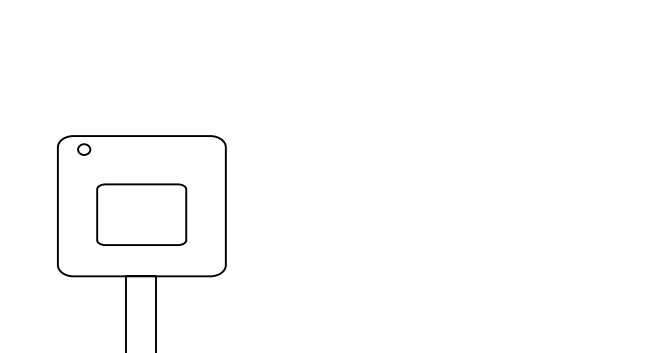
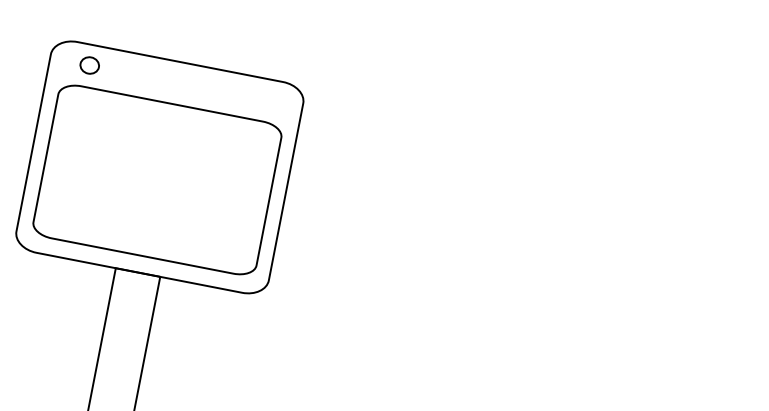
part: (141, 214) -> (156, 179), size x1.67

